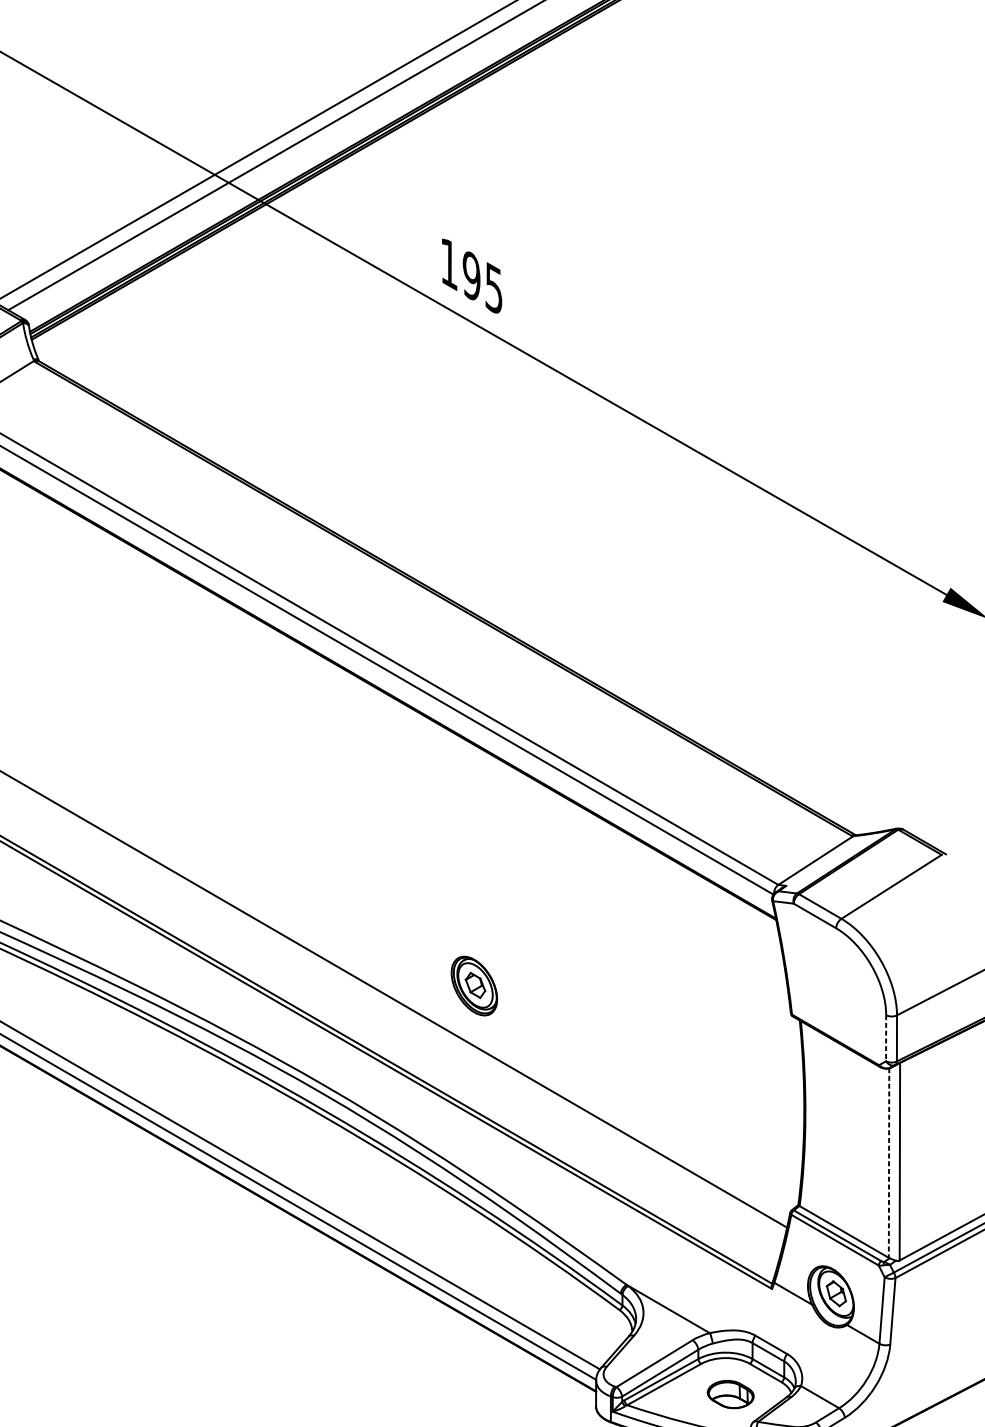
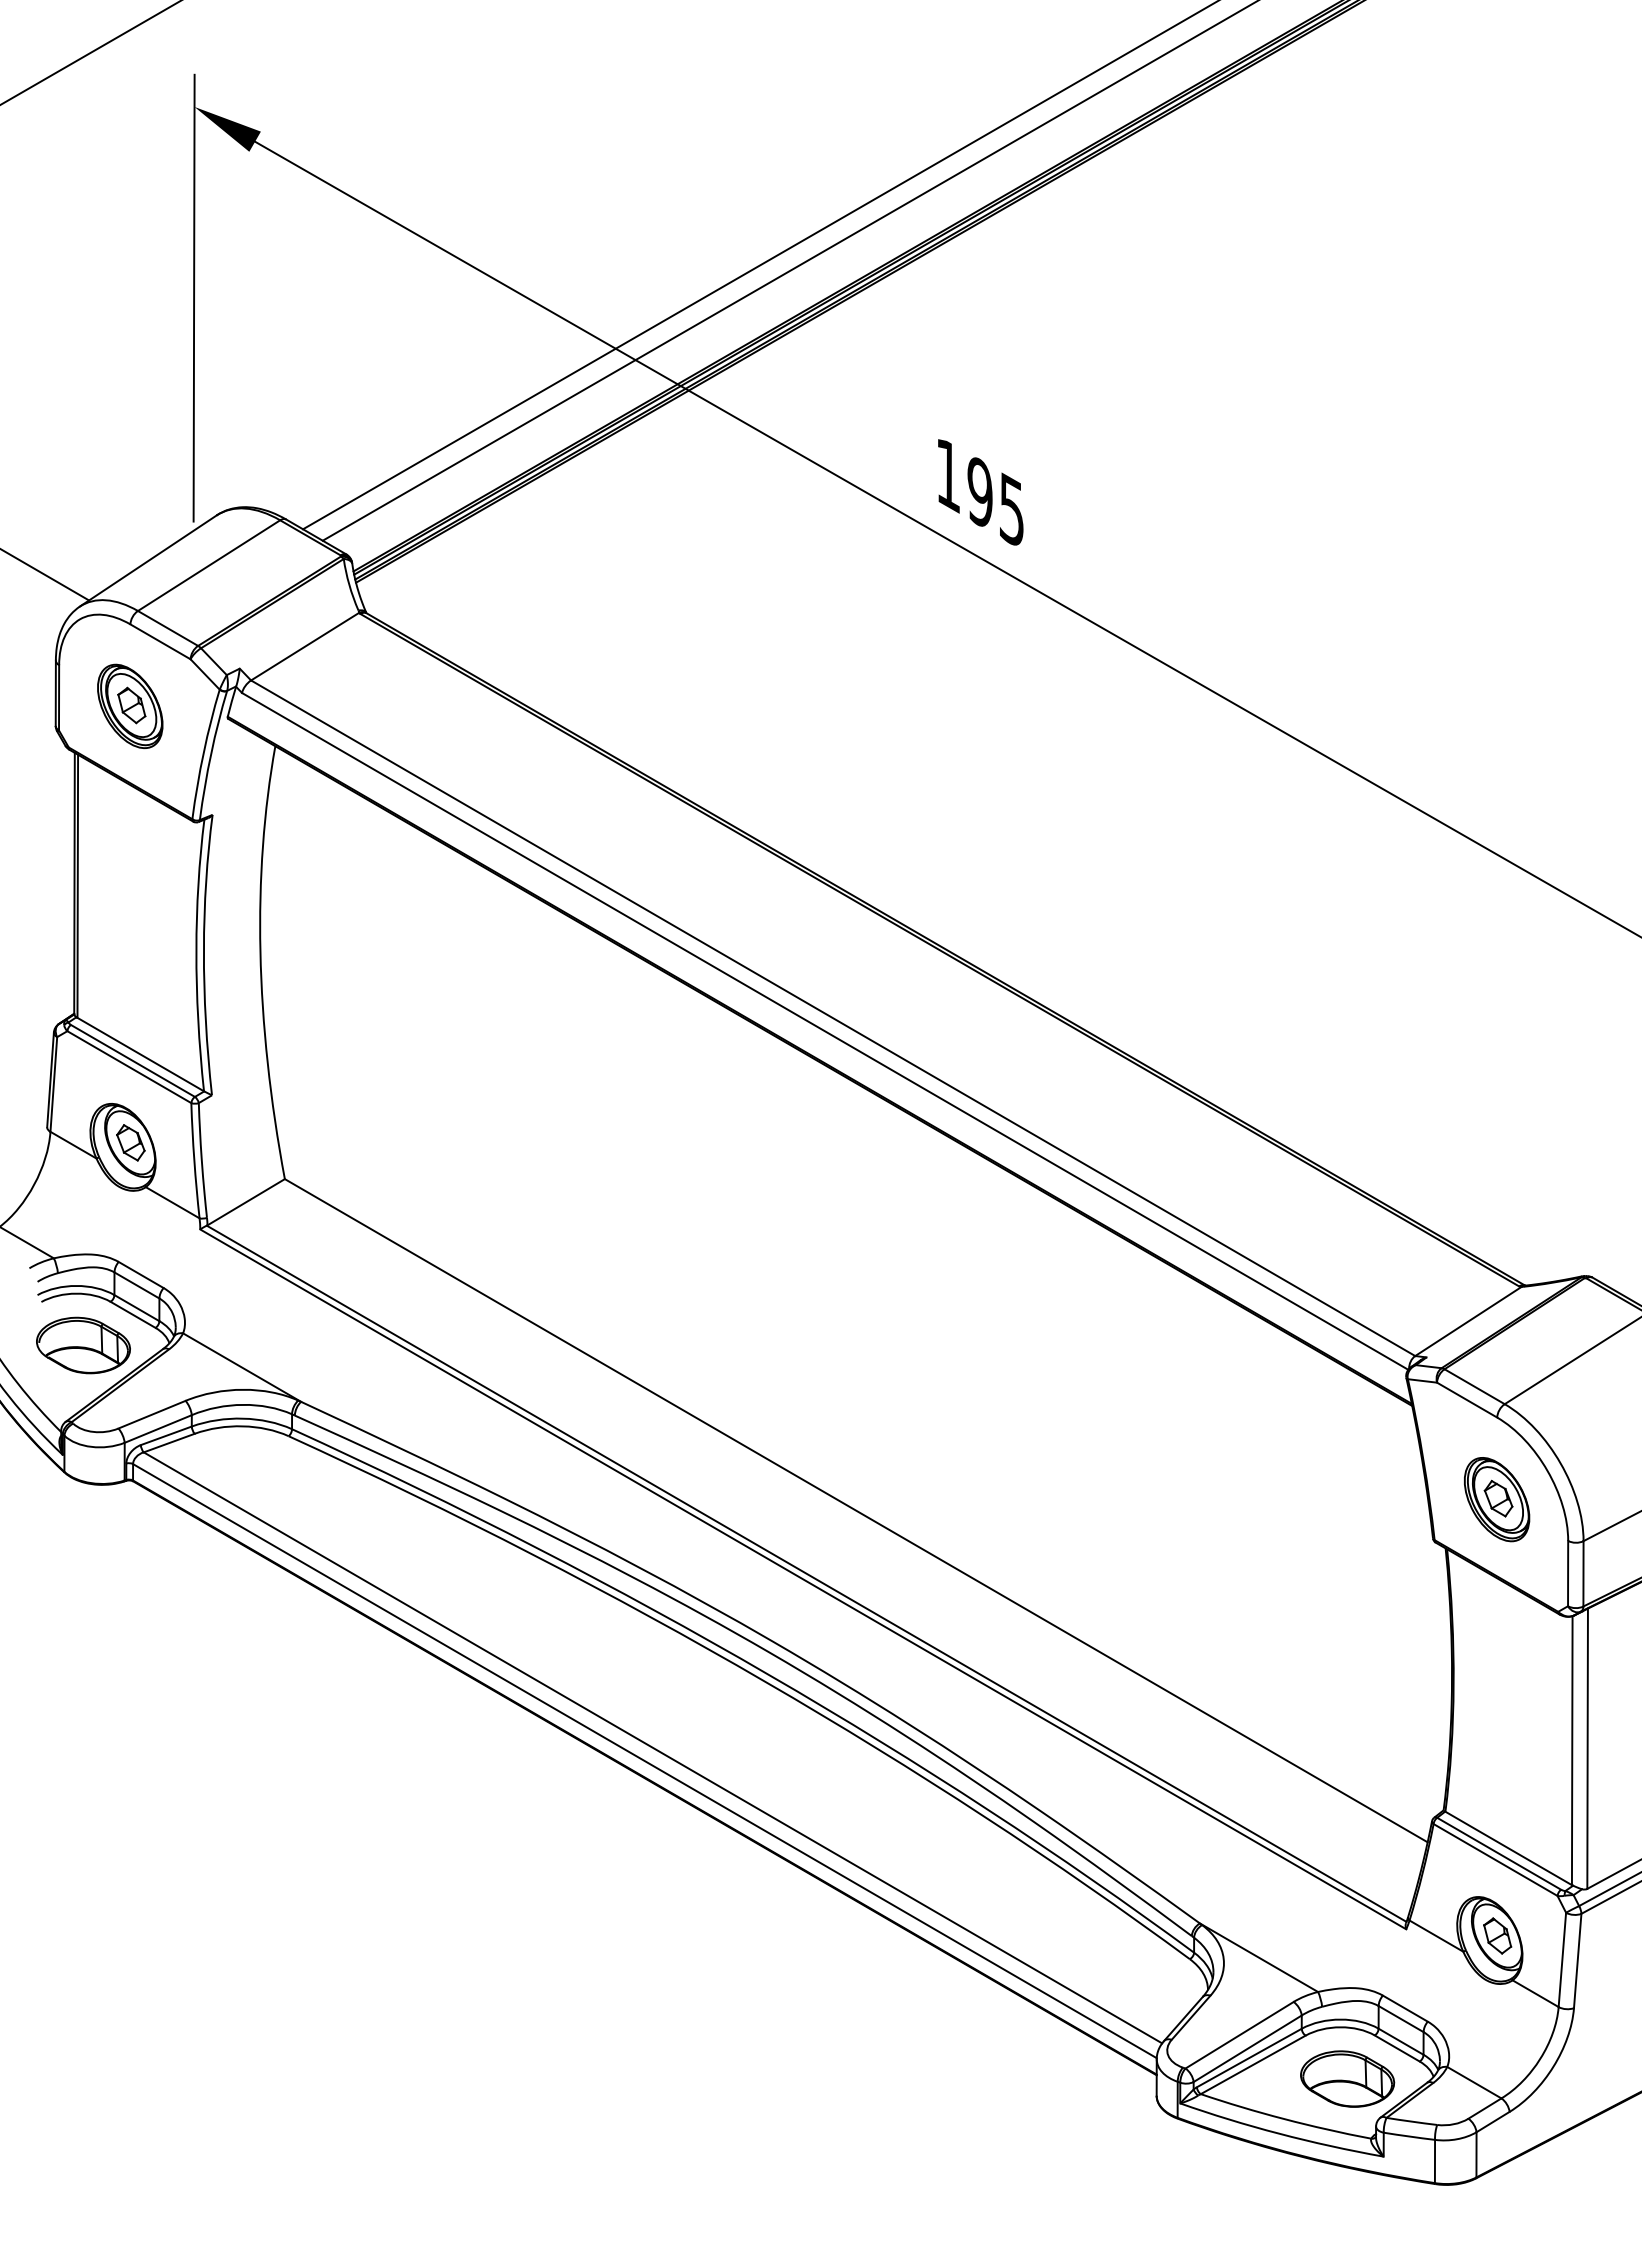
part: (474, 986) -> (1497, 1499), moved
line: (886, 1038) -> (1568, 1573), dashed -> solid
line: (889, 1162) -> (1572, 1750), dashed -> solid
part: (730, 1394) -> (1347, 2078), size x1.43

